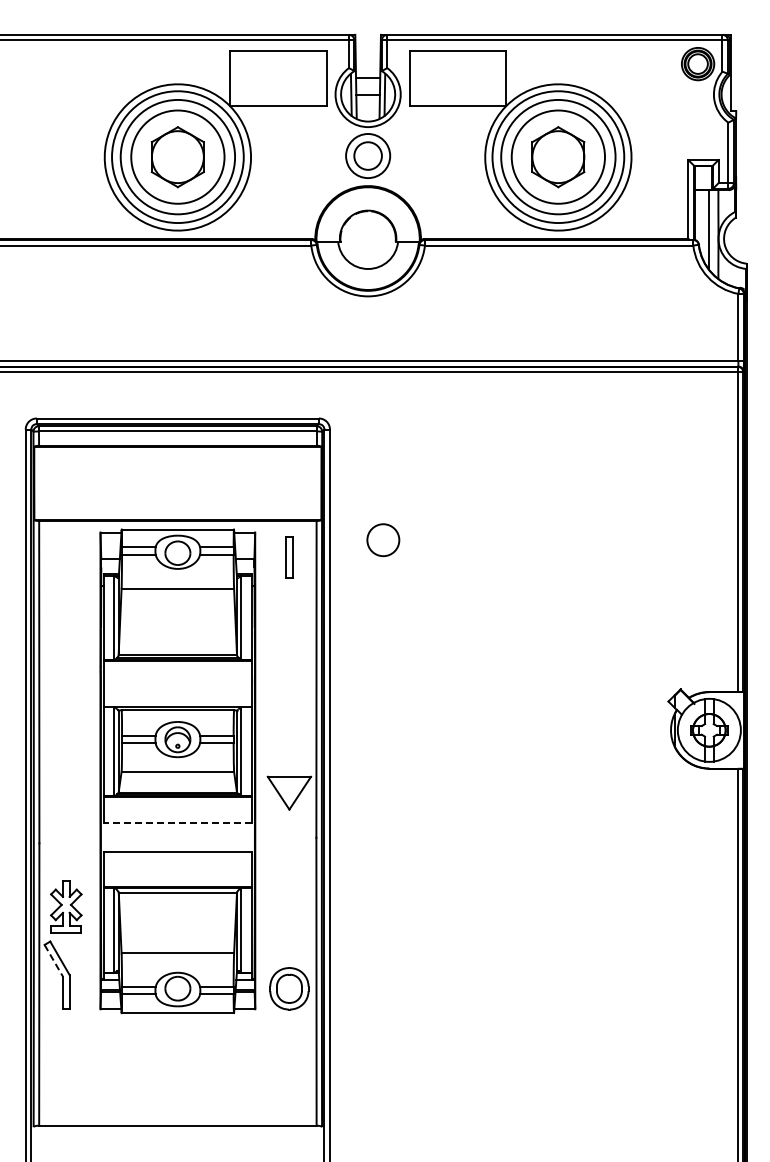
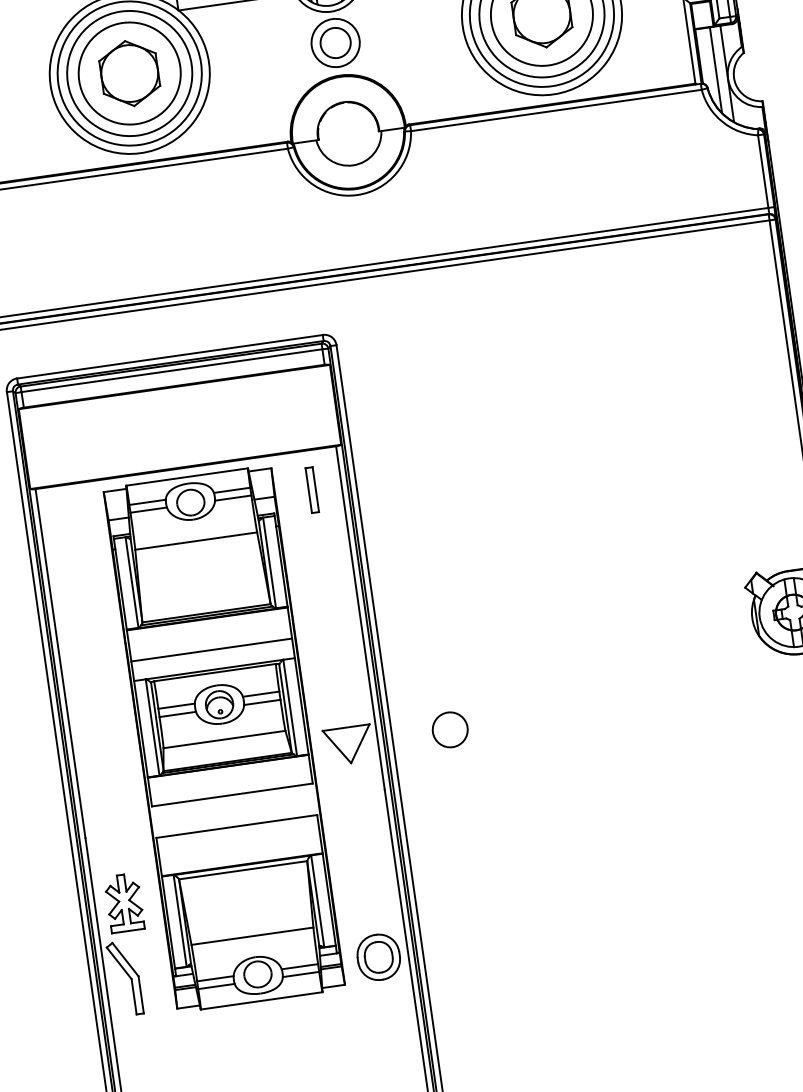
circle: (383, 540) -> (450, 730), moved
line: (177, 689) -> (211, 650), added
line: (177, 823) -> (232, 795), dashed -> solid
line: (54, 961) -> (120, 963), dashed -> solid

